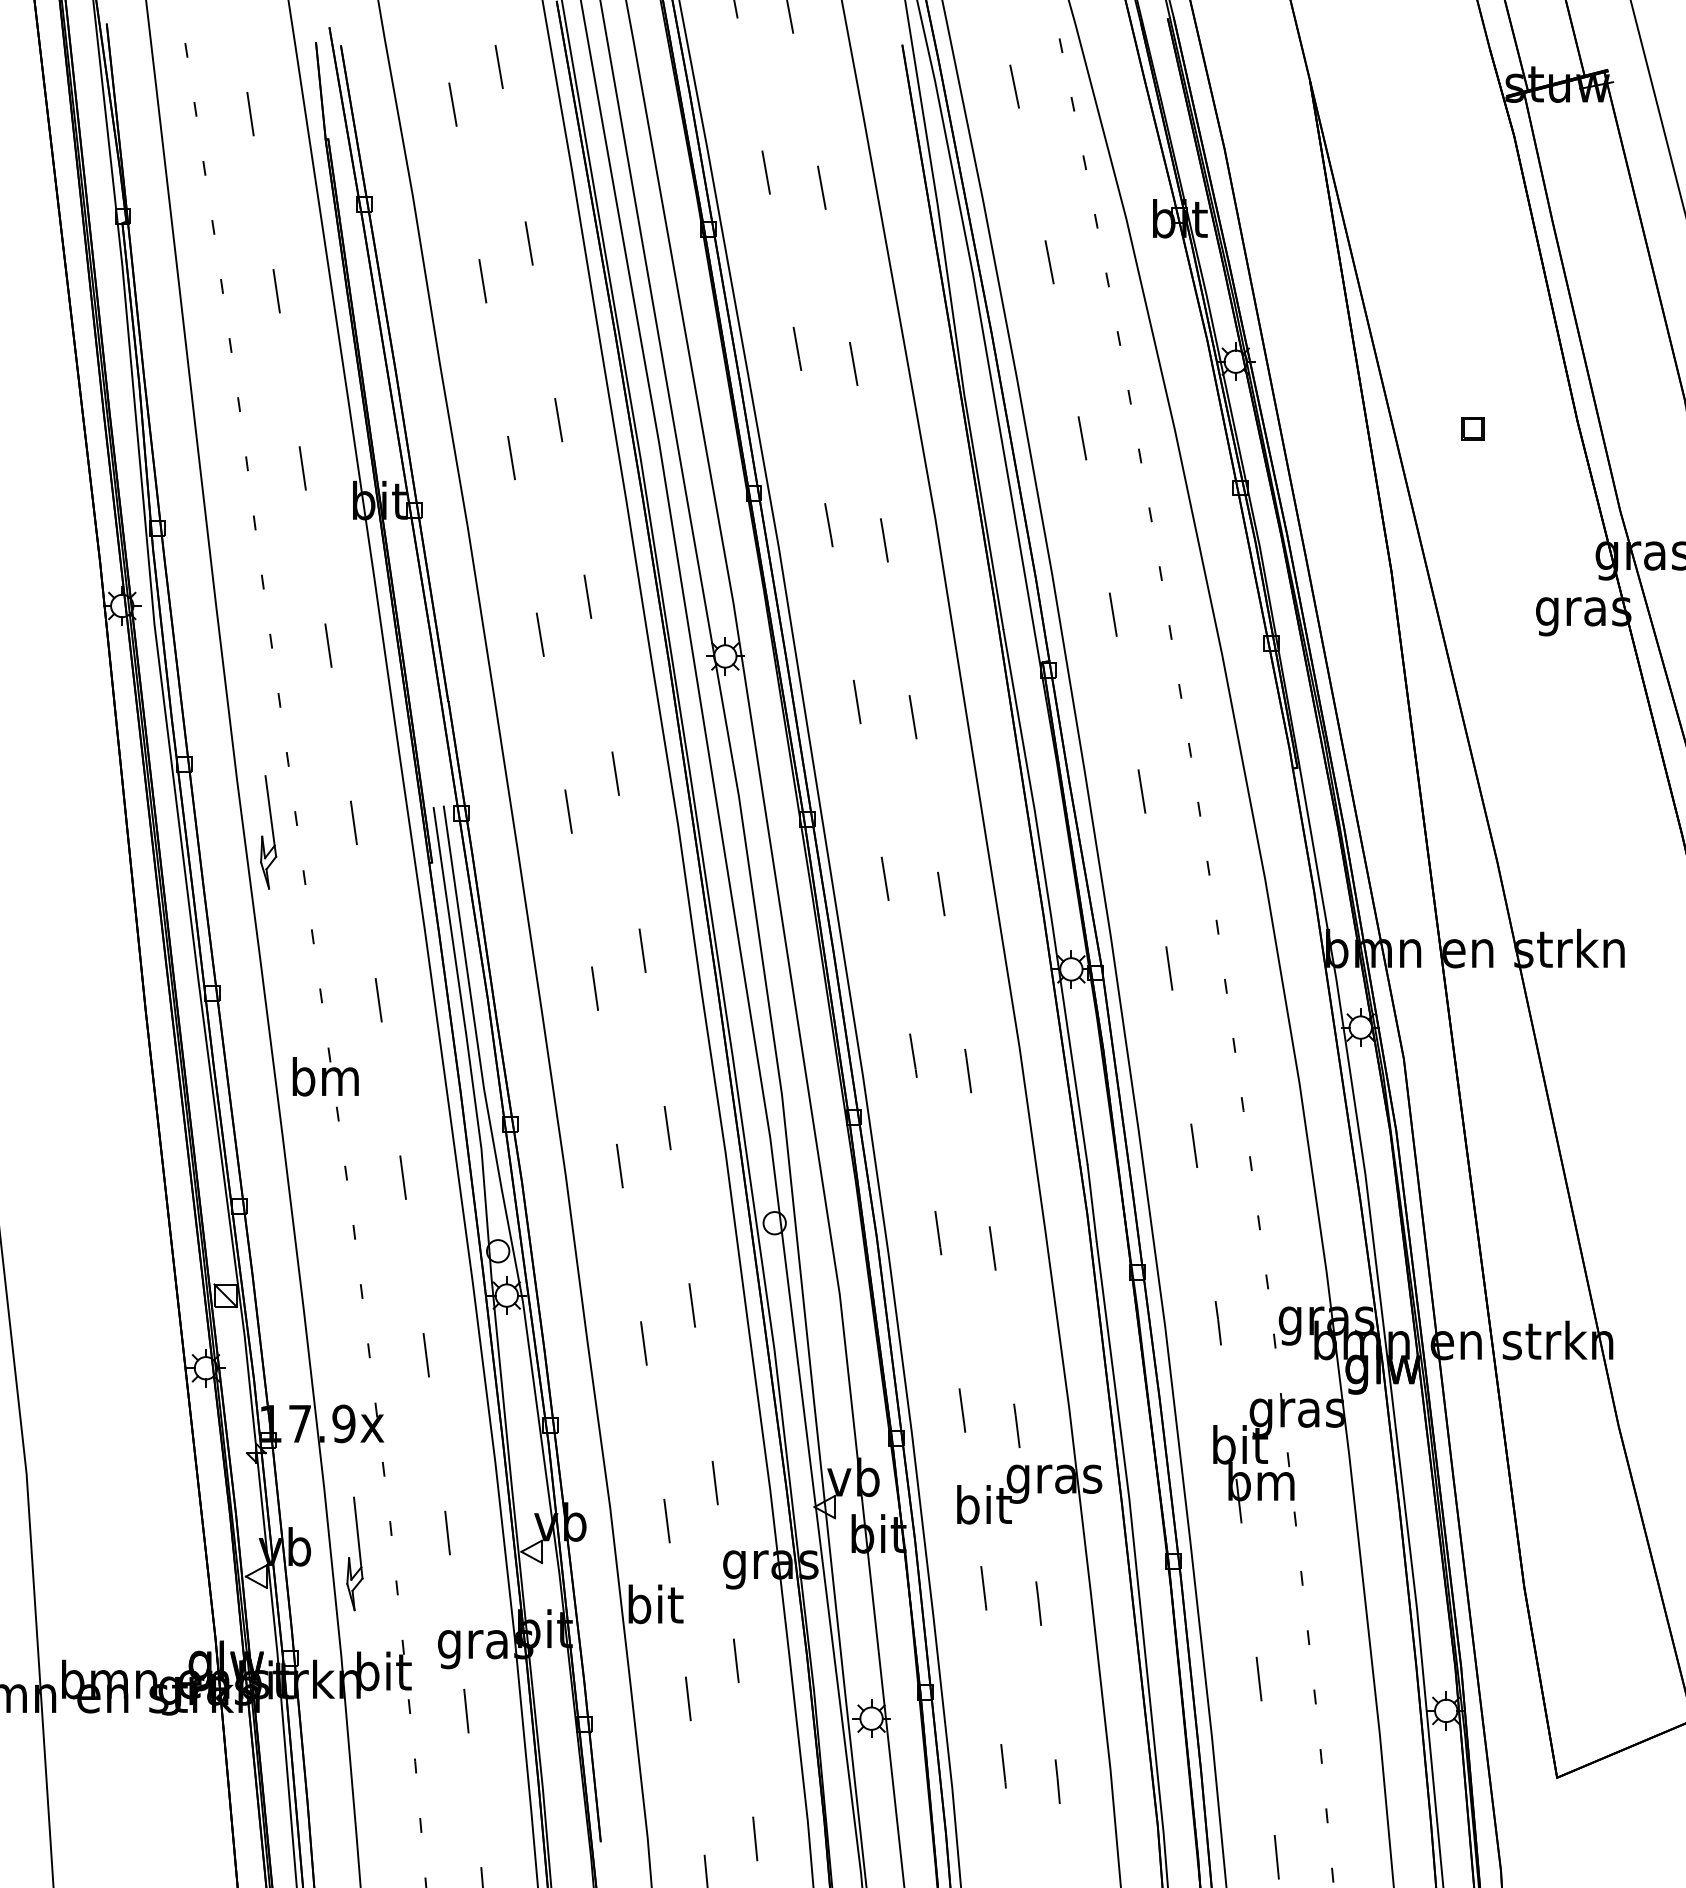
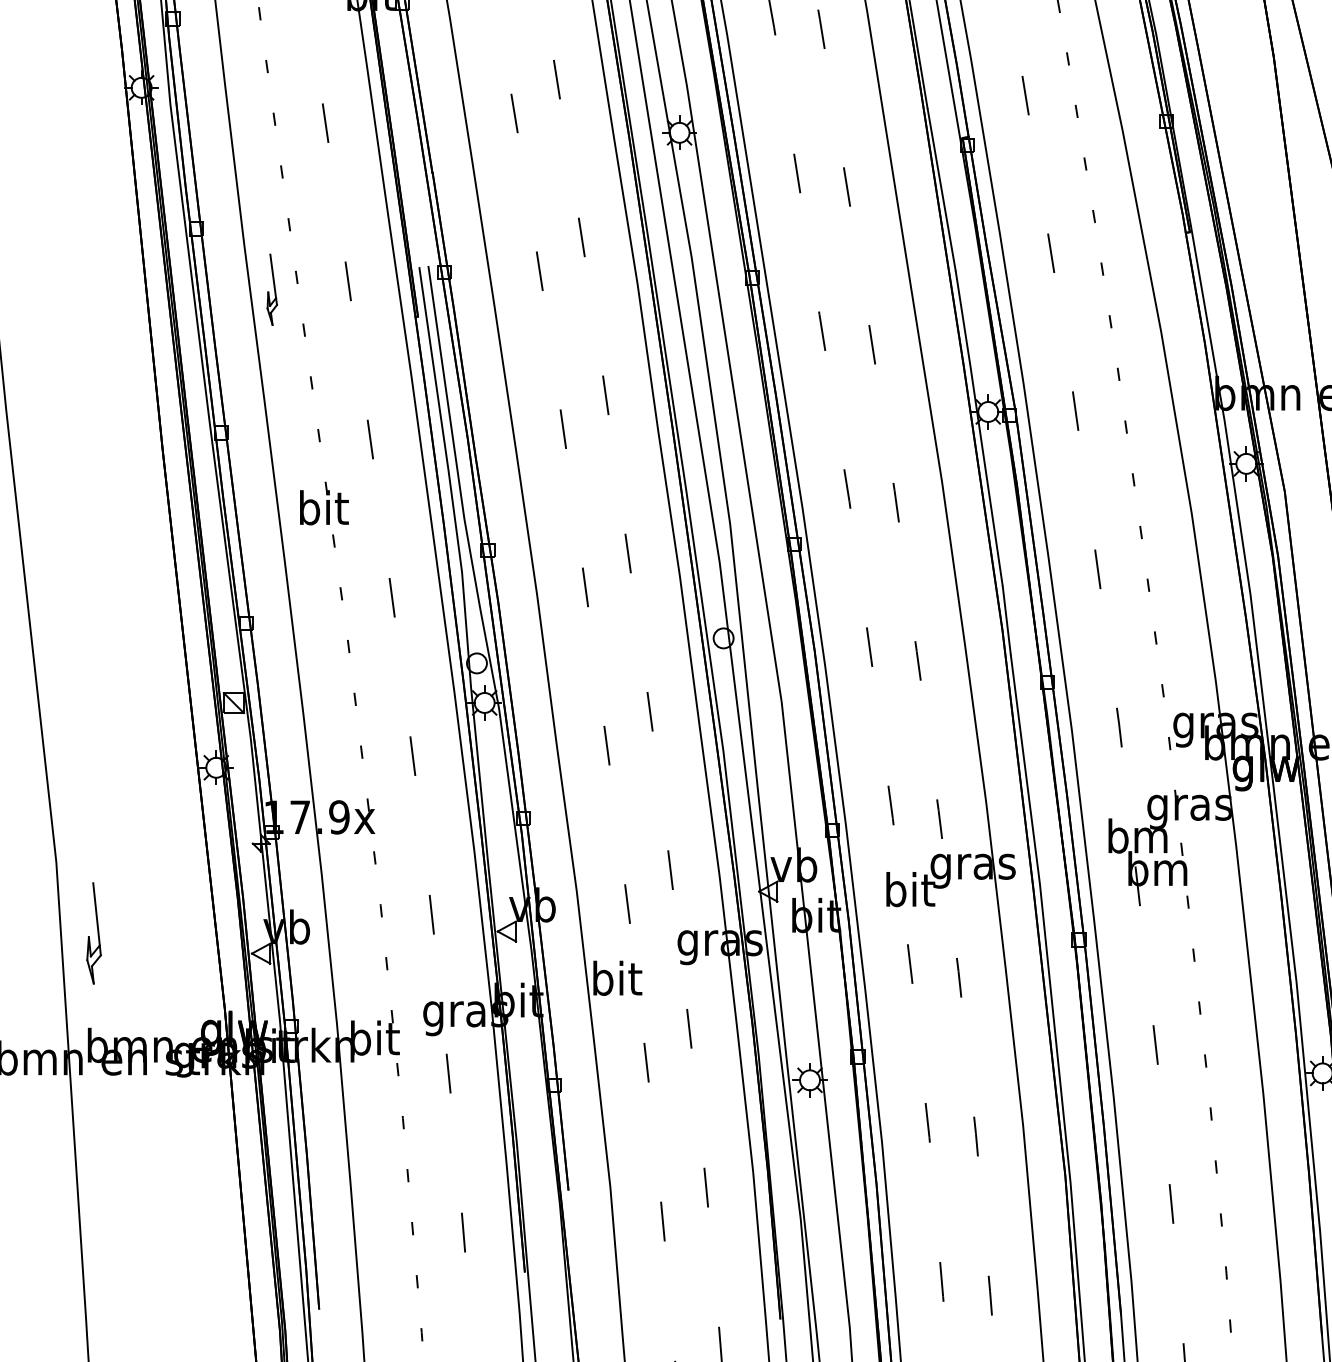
part: (268, 832) -> (272, 289), size x0.7
text: (325, 1076) -> (322, 507), bm -> bit
text: (1239, 1444) -> (1138, 835), bit -> bm
part: (354, 1553) -> (93, 933), moved

